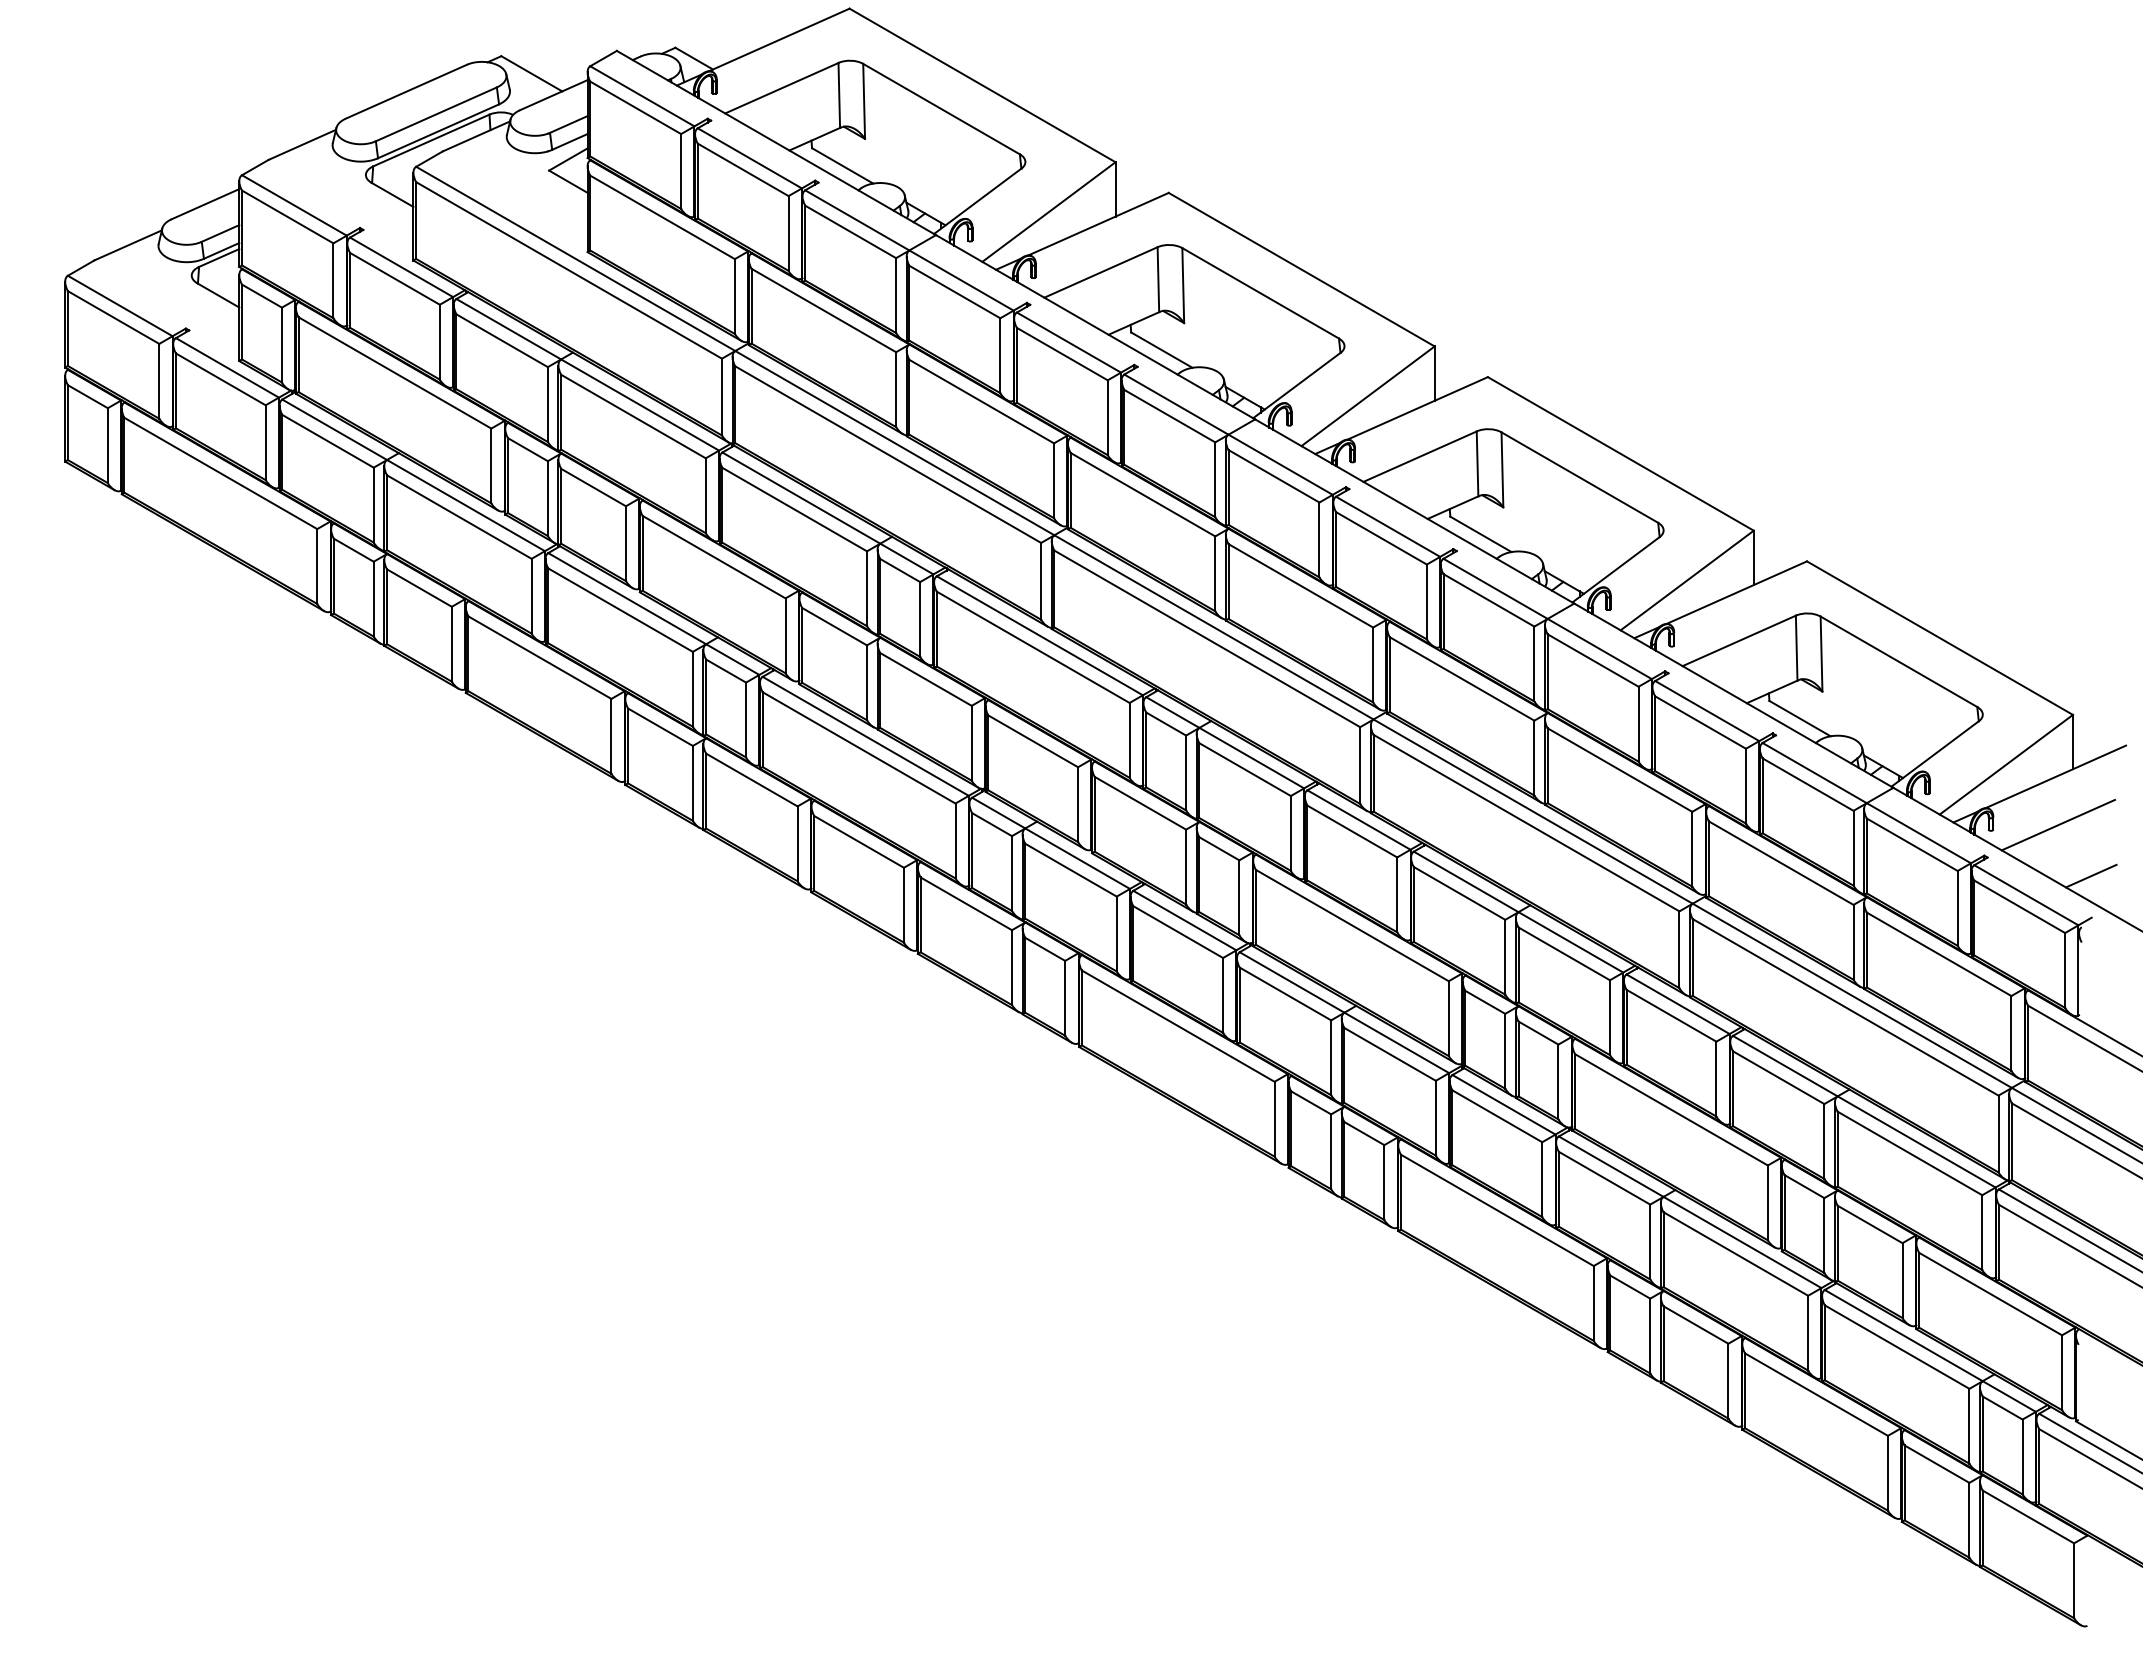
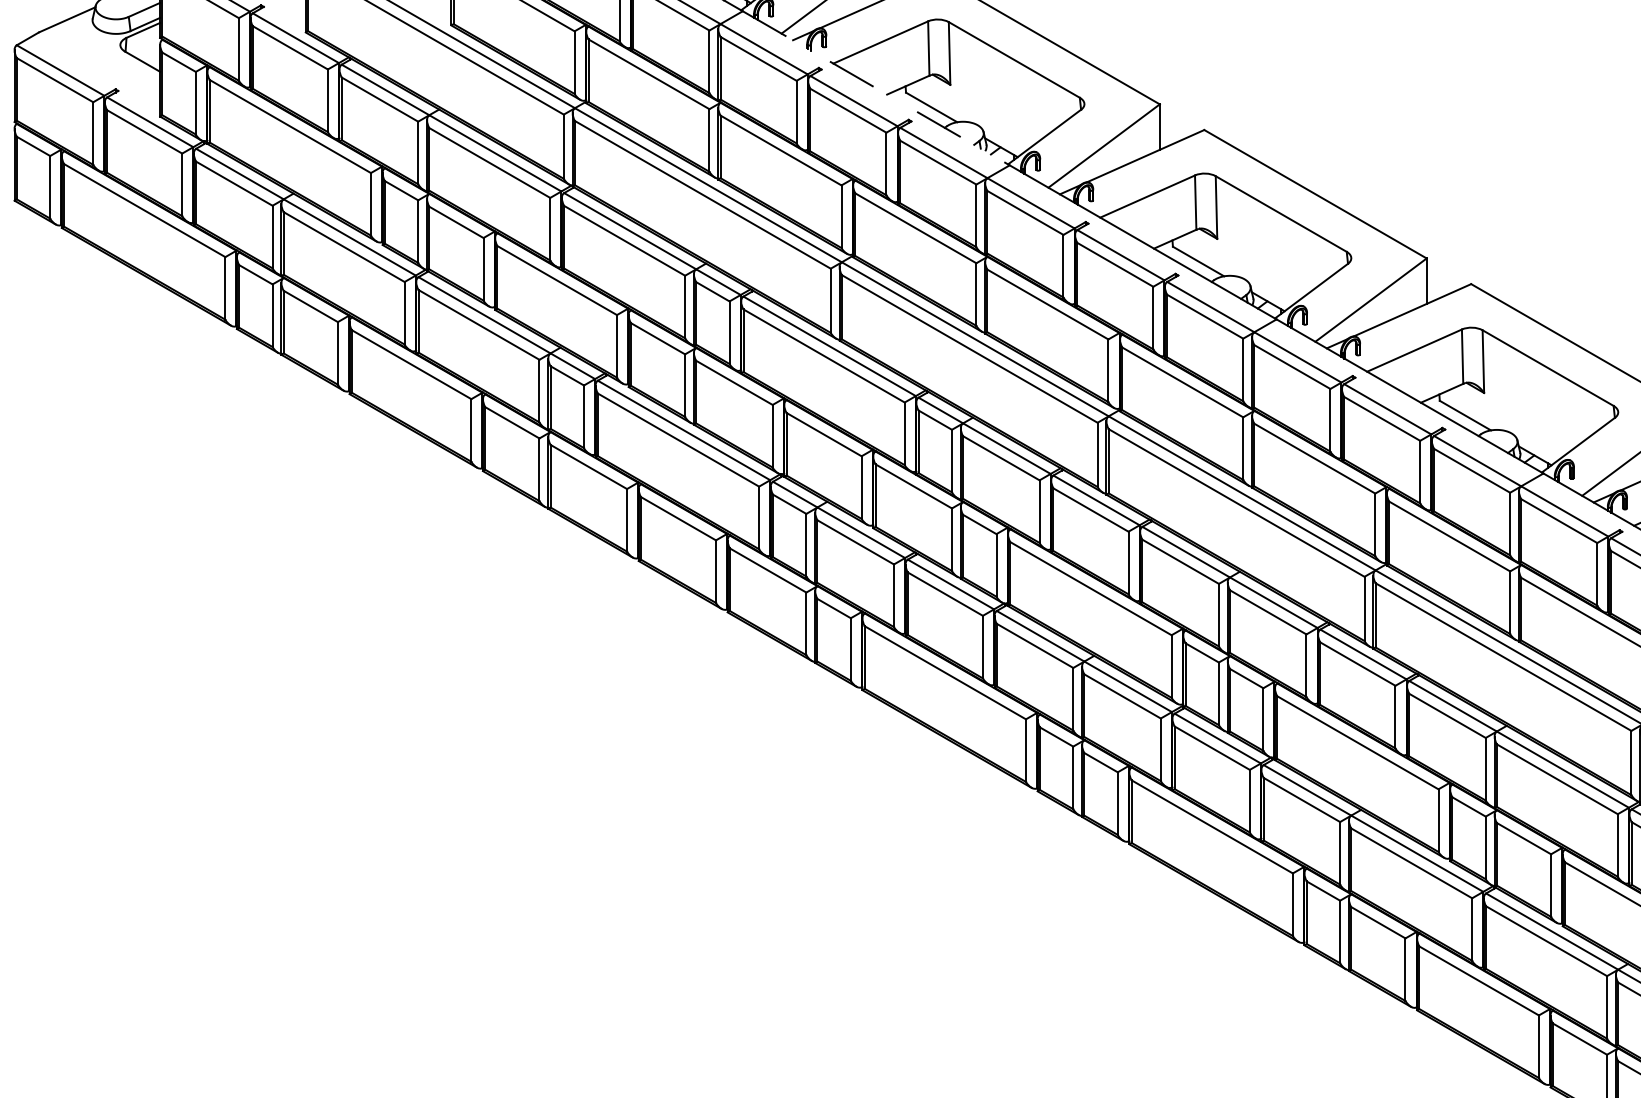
line: (1096, 327) -> (877, 88), solid -> dashed

